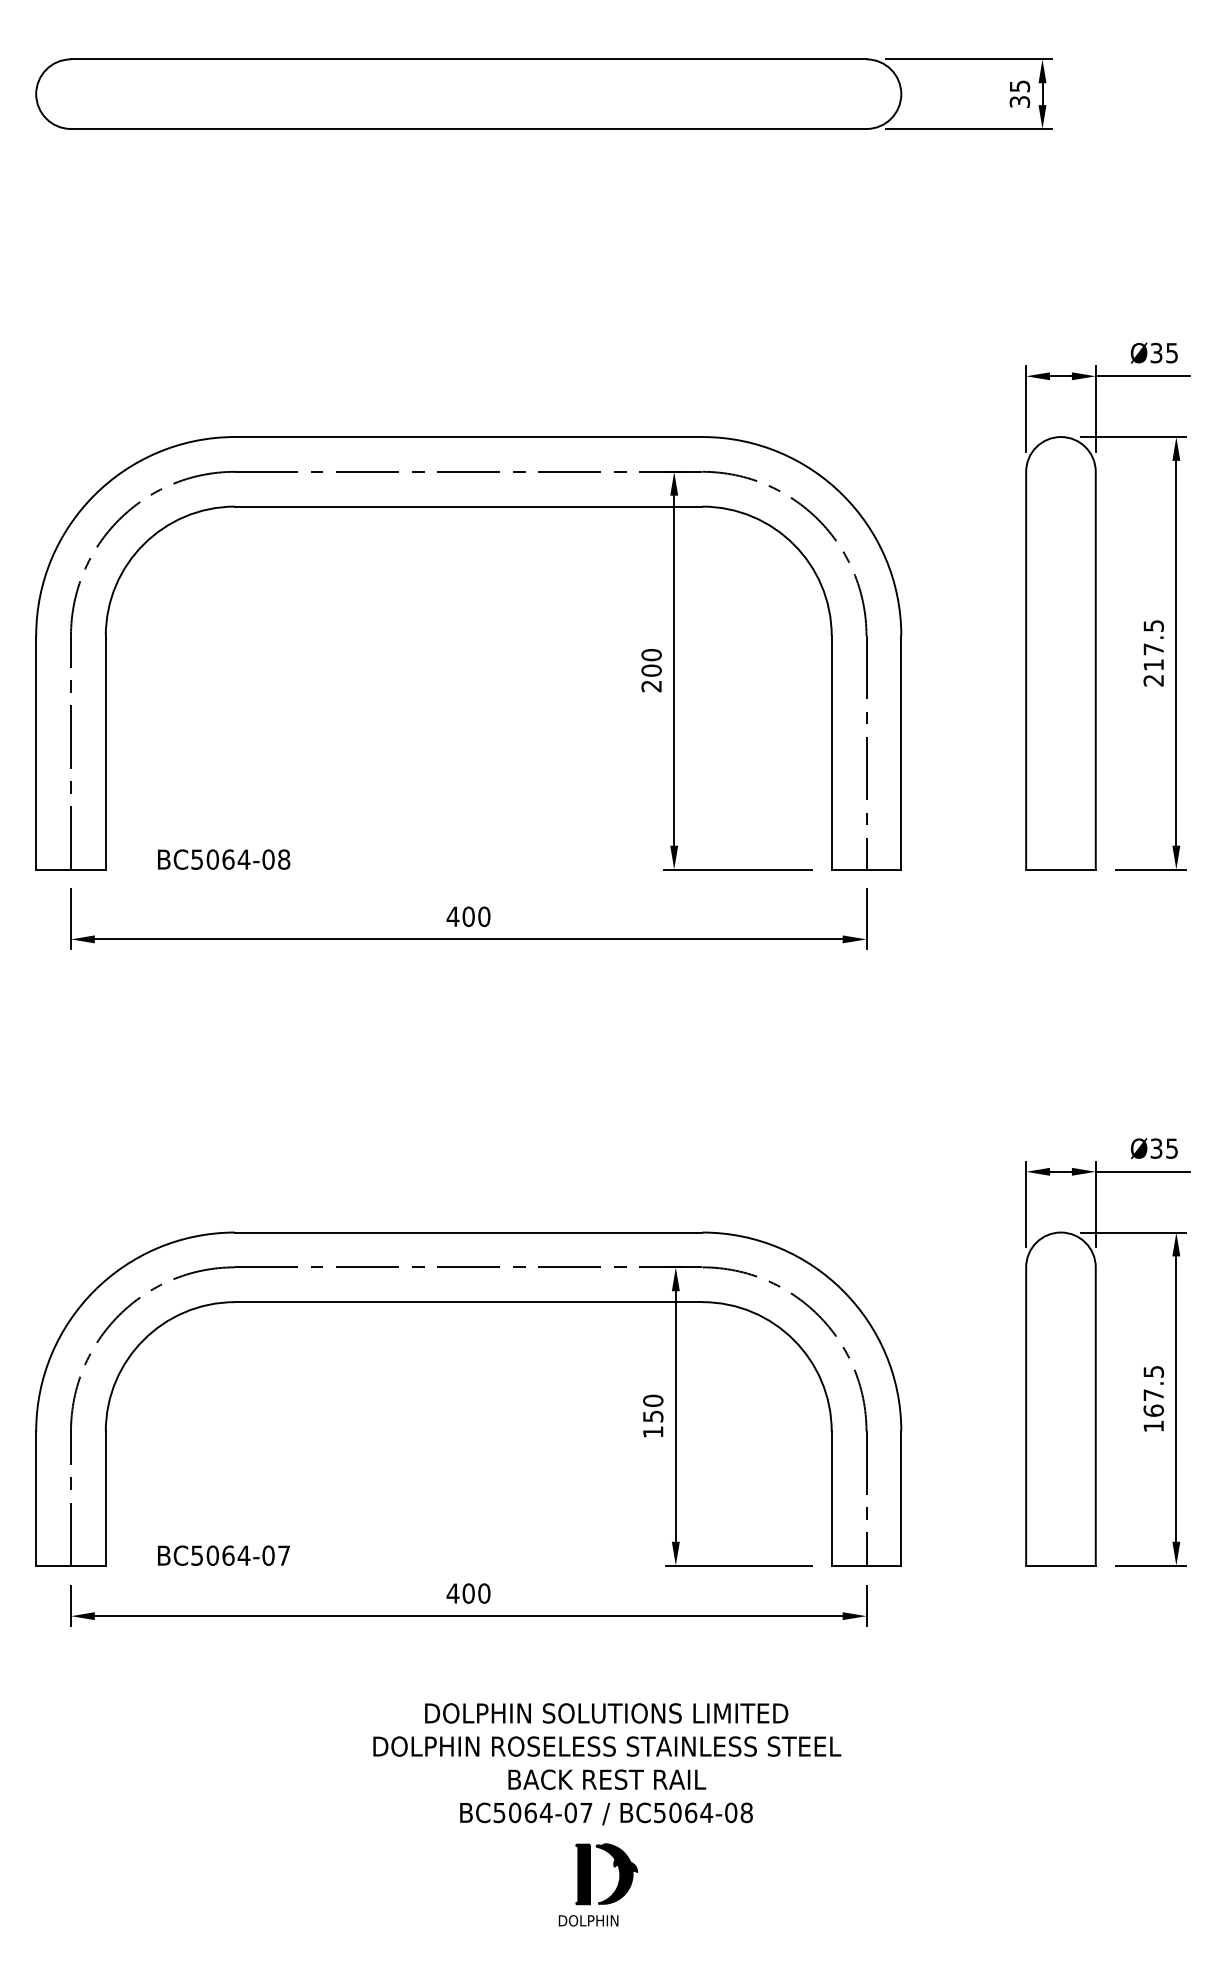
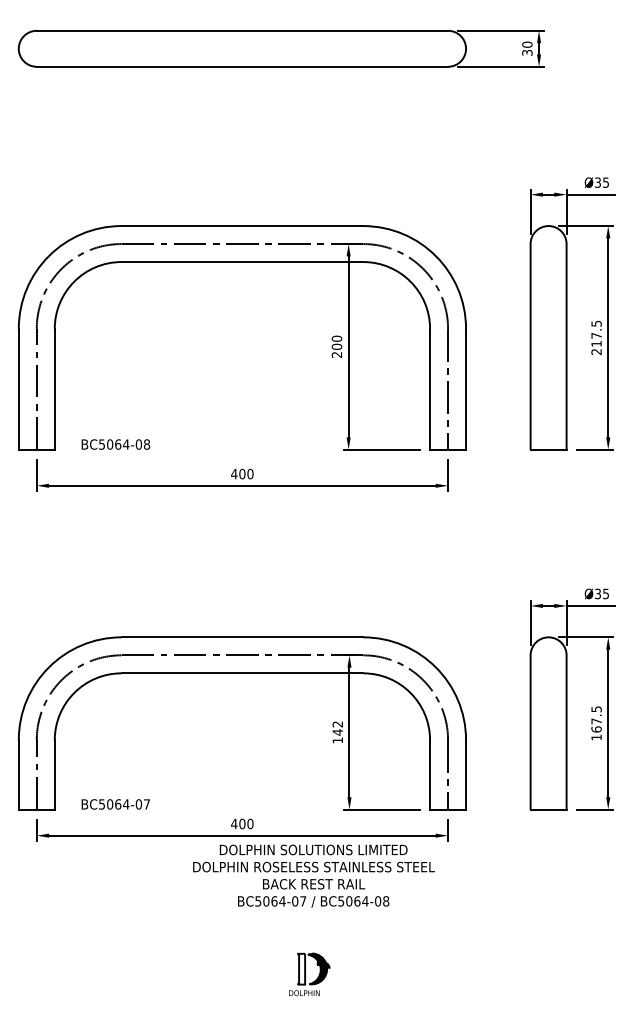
text: (1020, 85) -> (527, 44), 35 -> 30
text: (652, 1408) -> (337, 728), 150 -> 142
text: (606, 1762) -> (313, 875), moved
fill: (583, 1873) -> (301, 968), removed

